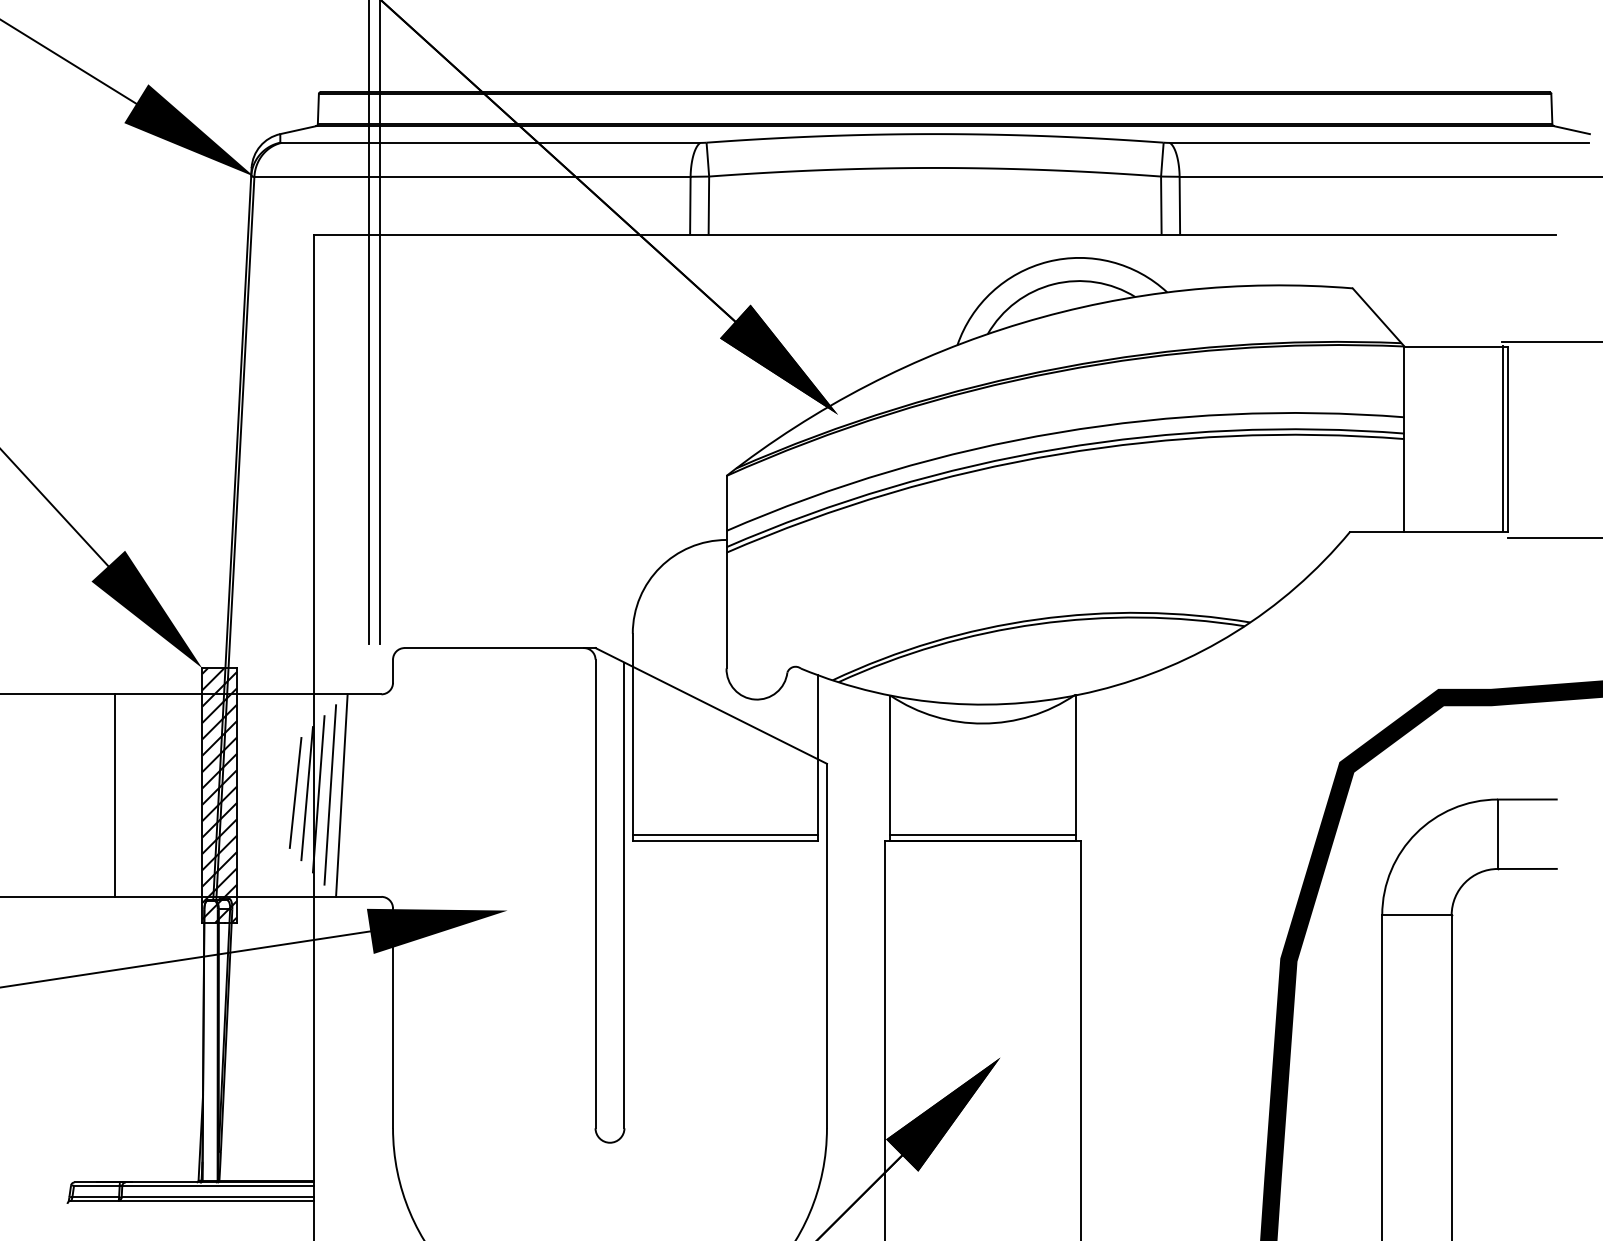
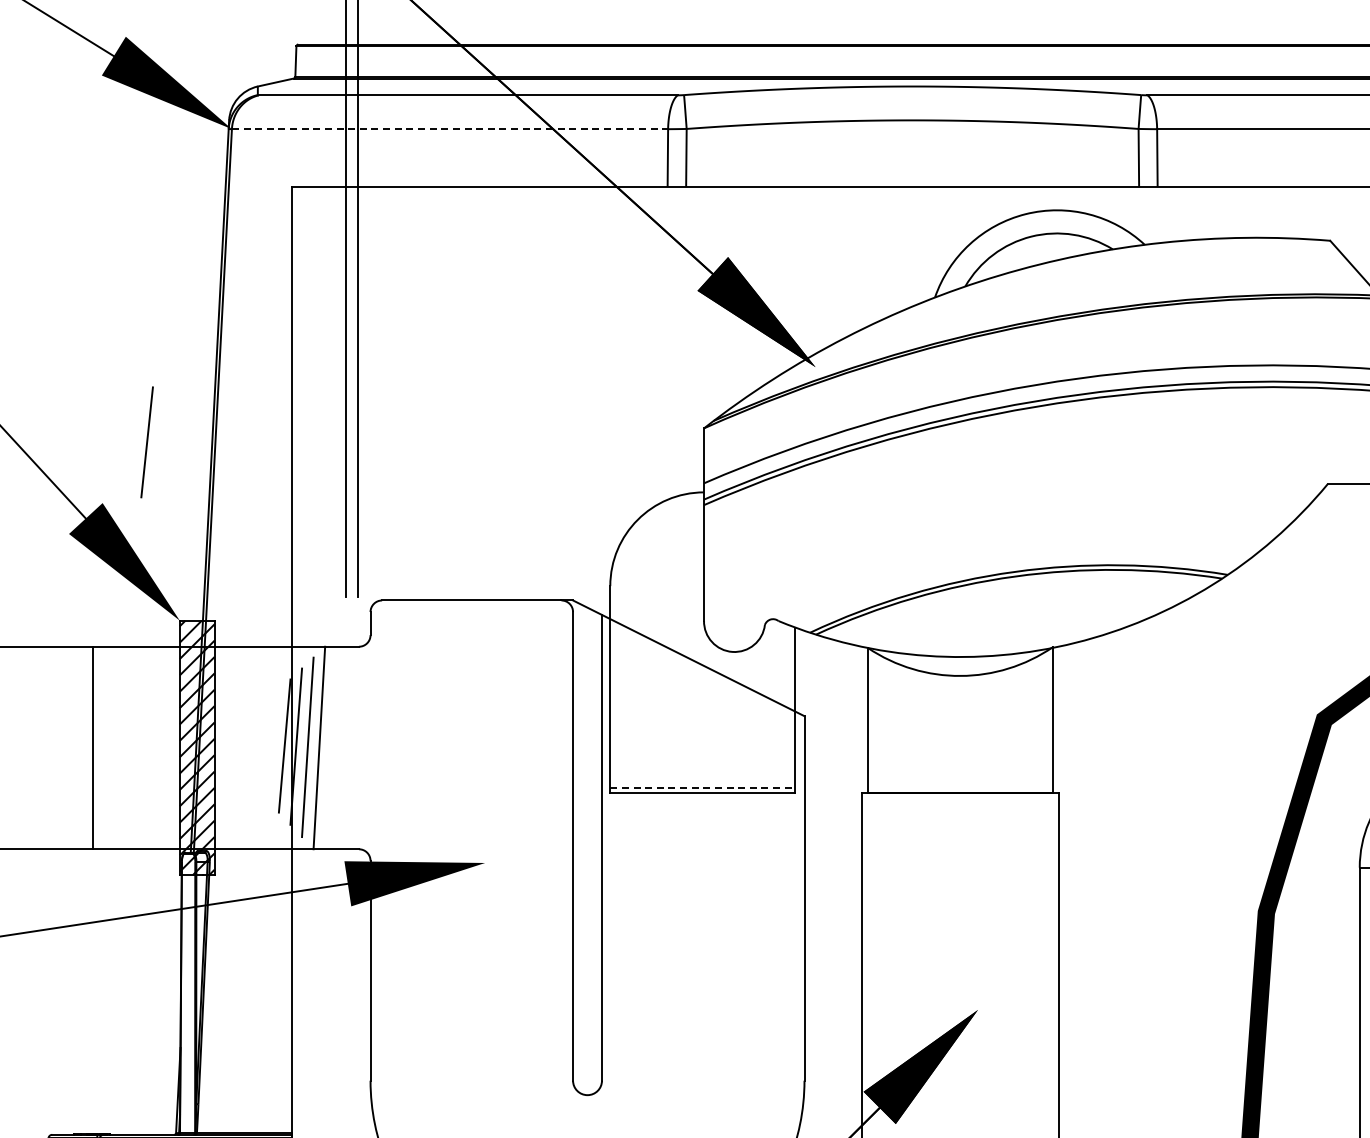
line: (473, 176) -> (451, 128), solid -> dashed
line: (295, 792) -> (147, 441), moved
line: (725, 835) -> (703, 787), solid -> dashed
line: (982, 835) -> (960, 787), removed

